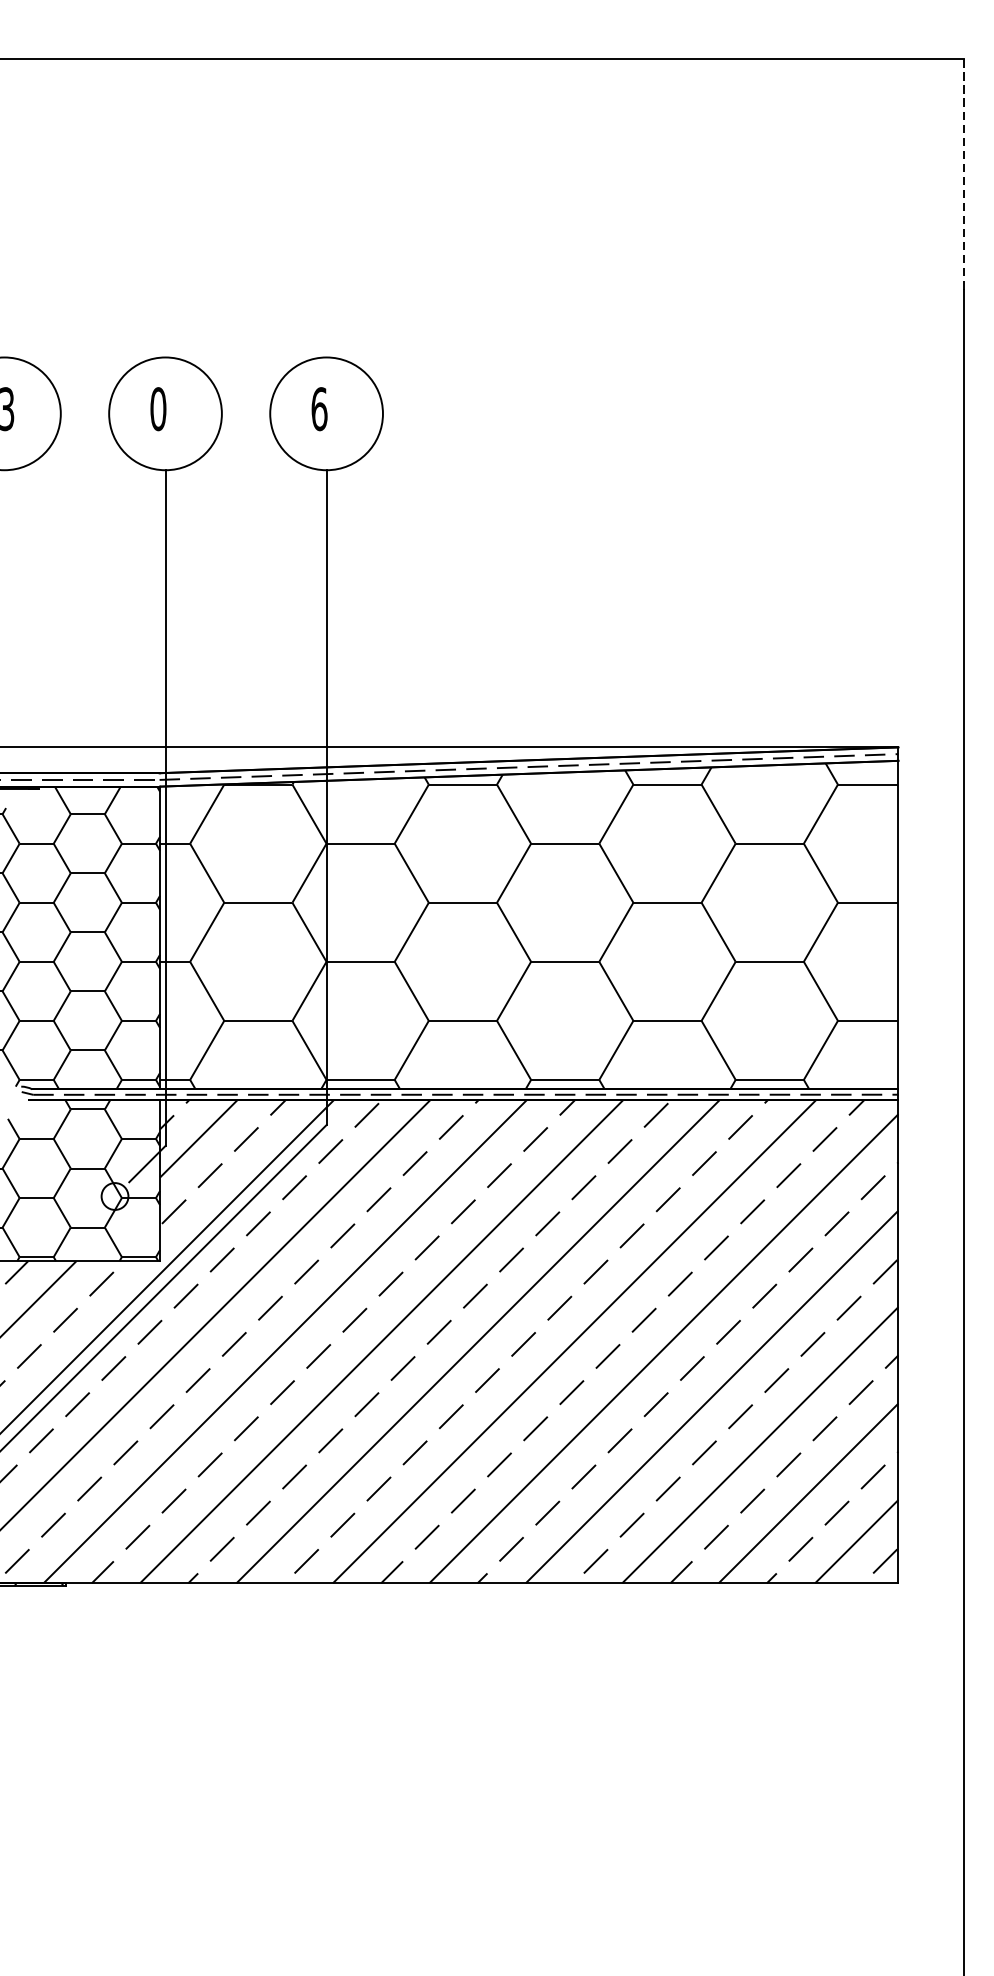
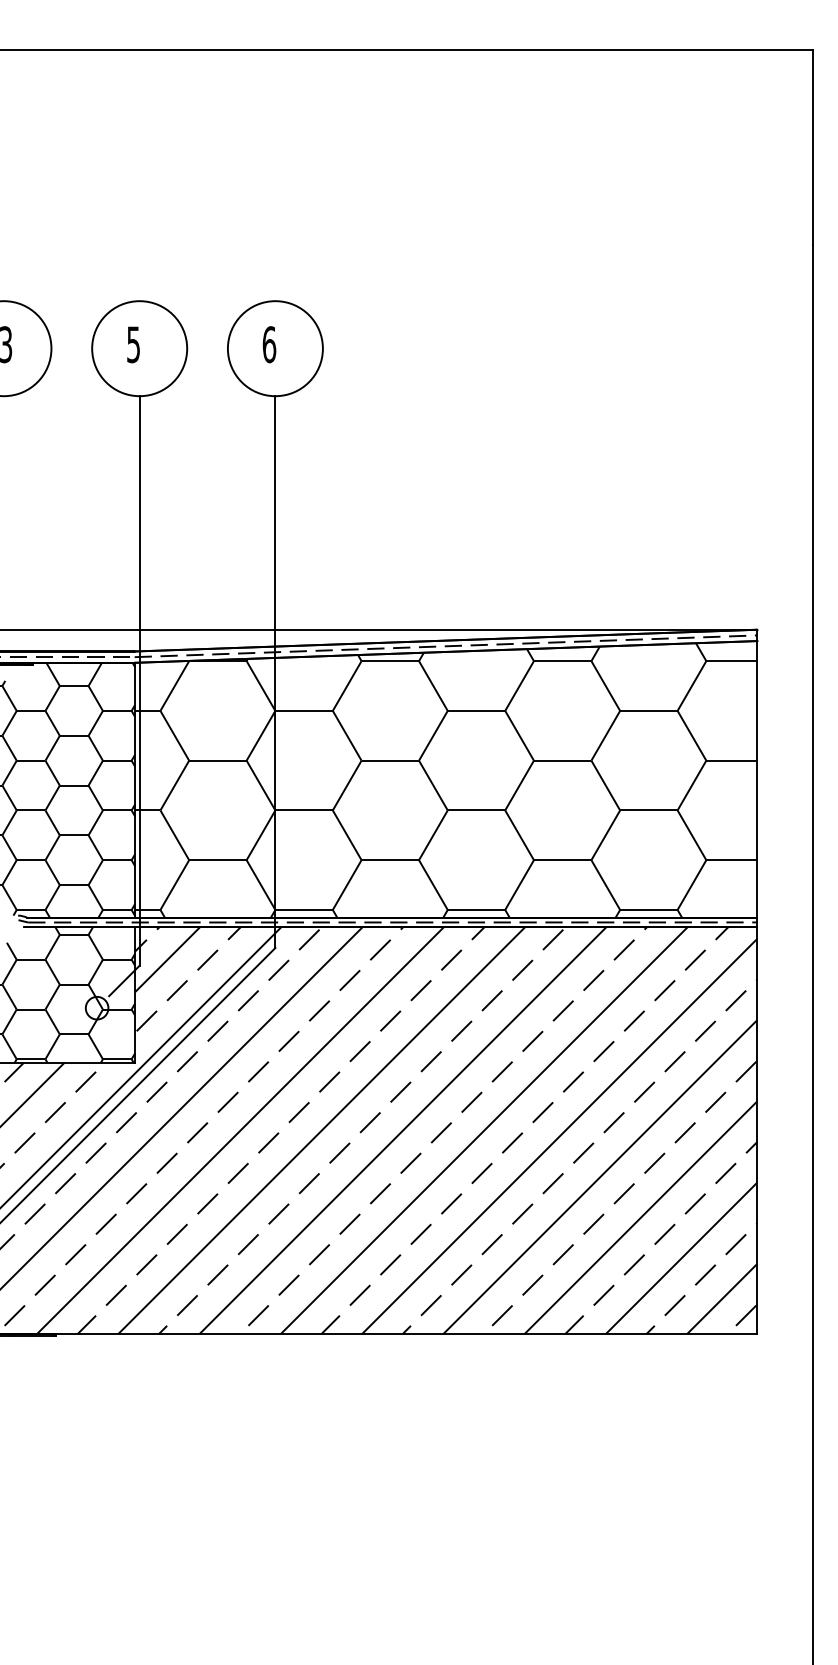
line: (963, 175) -> (812, 147), dashed -> solid
text: (158, 408) -> (133, 344), 0 -> 5

